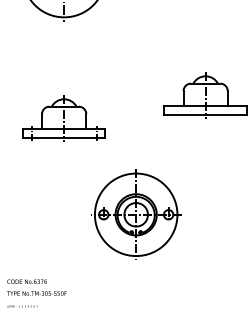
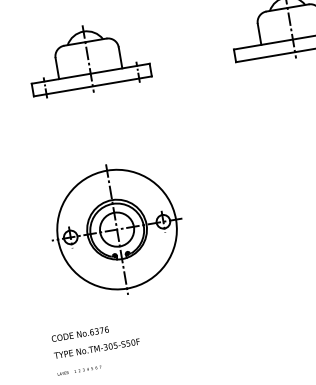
part: (63, 118) -> (87, 59), moved
part: (136, 214) -> (117, 229), moved

